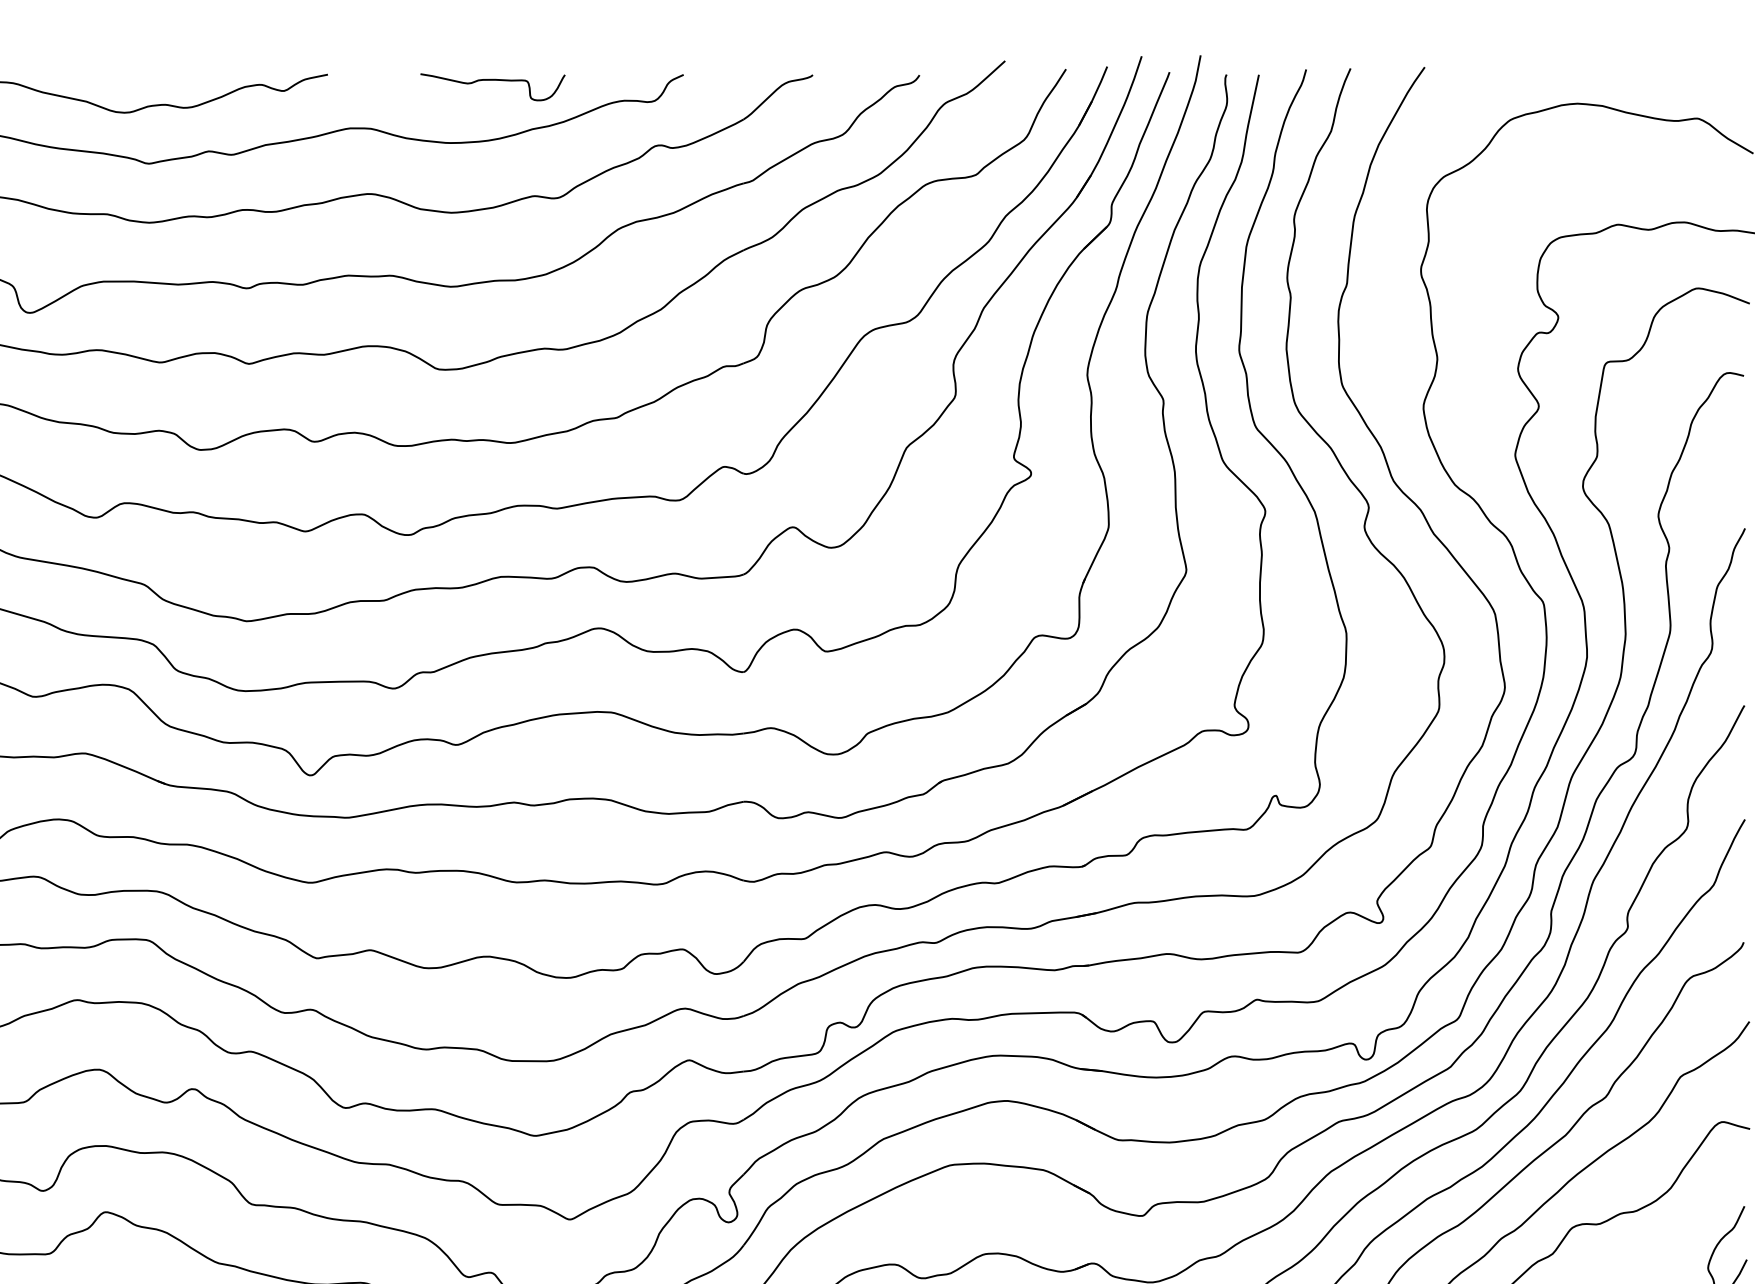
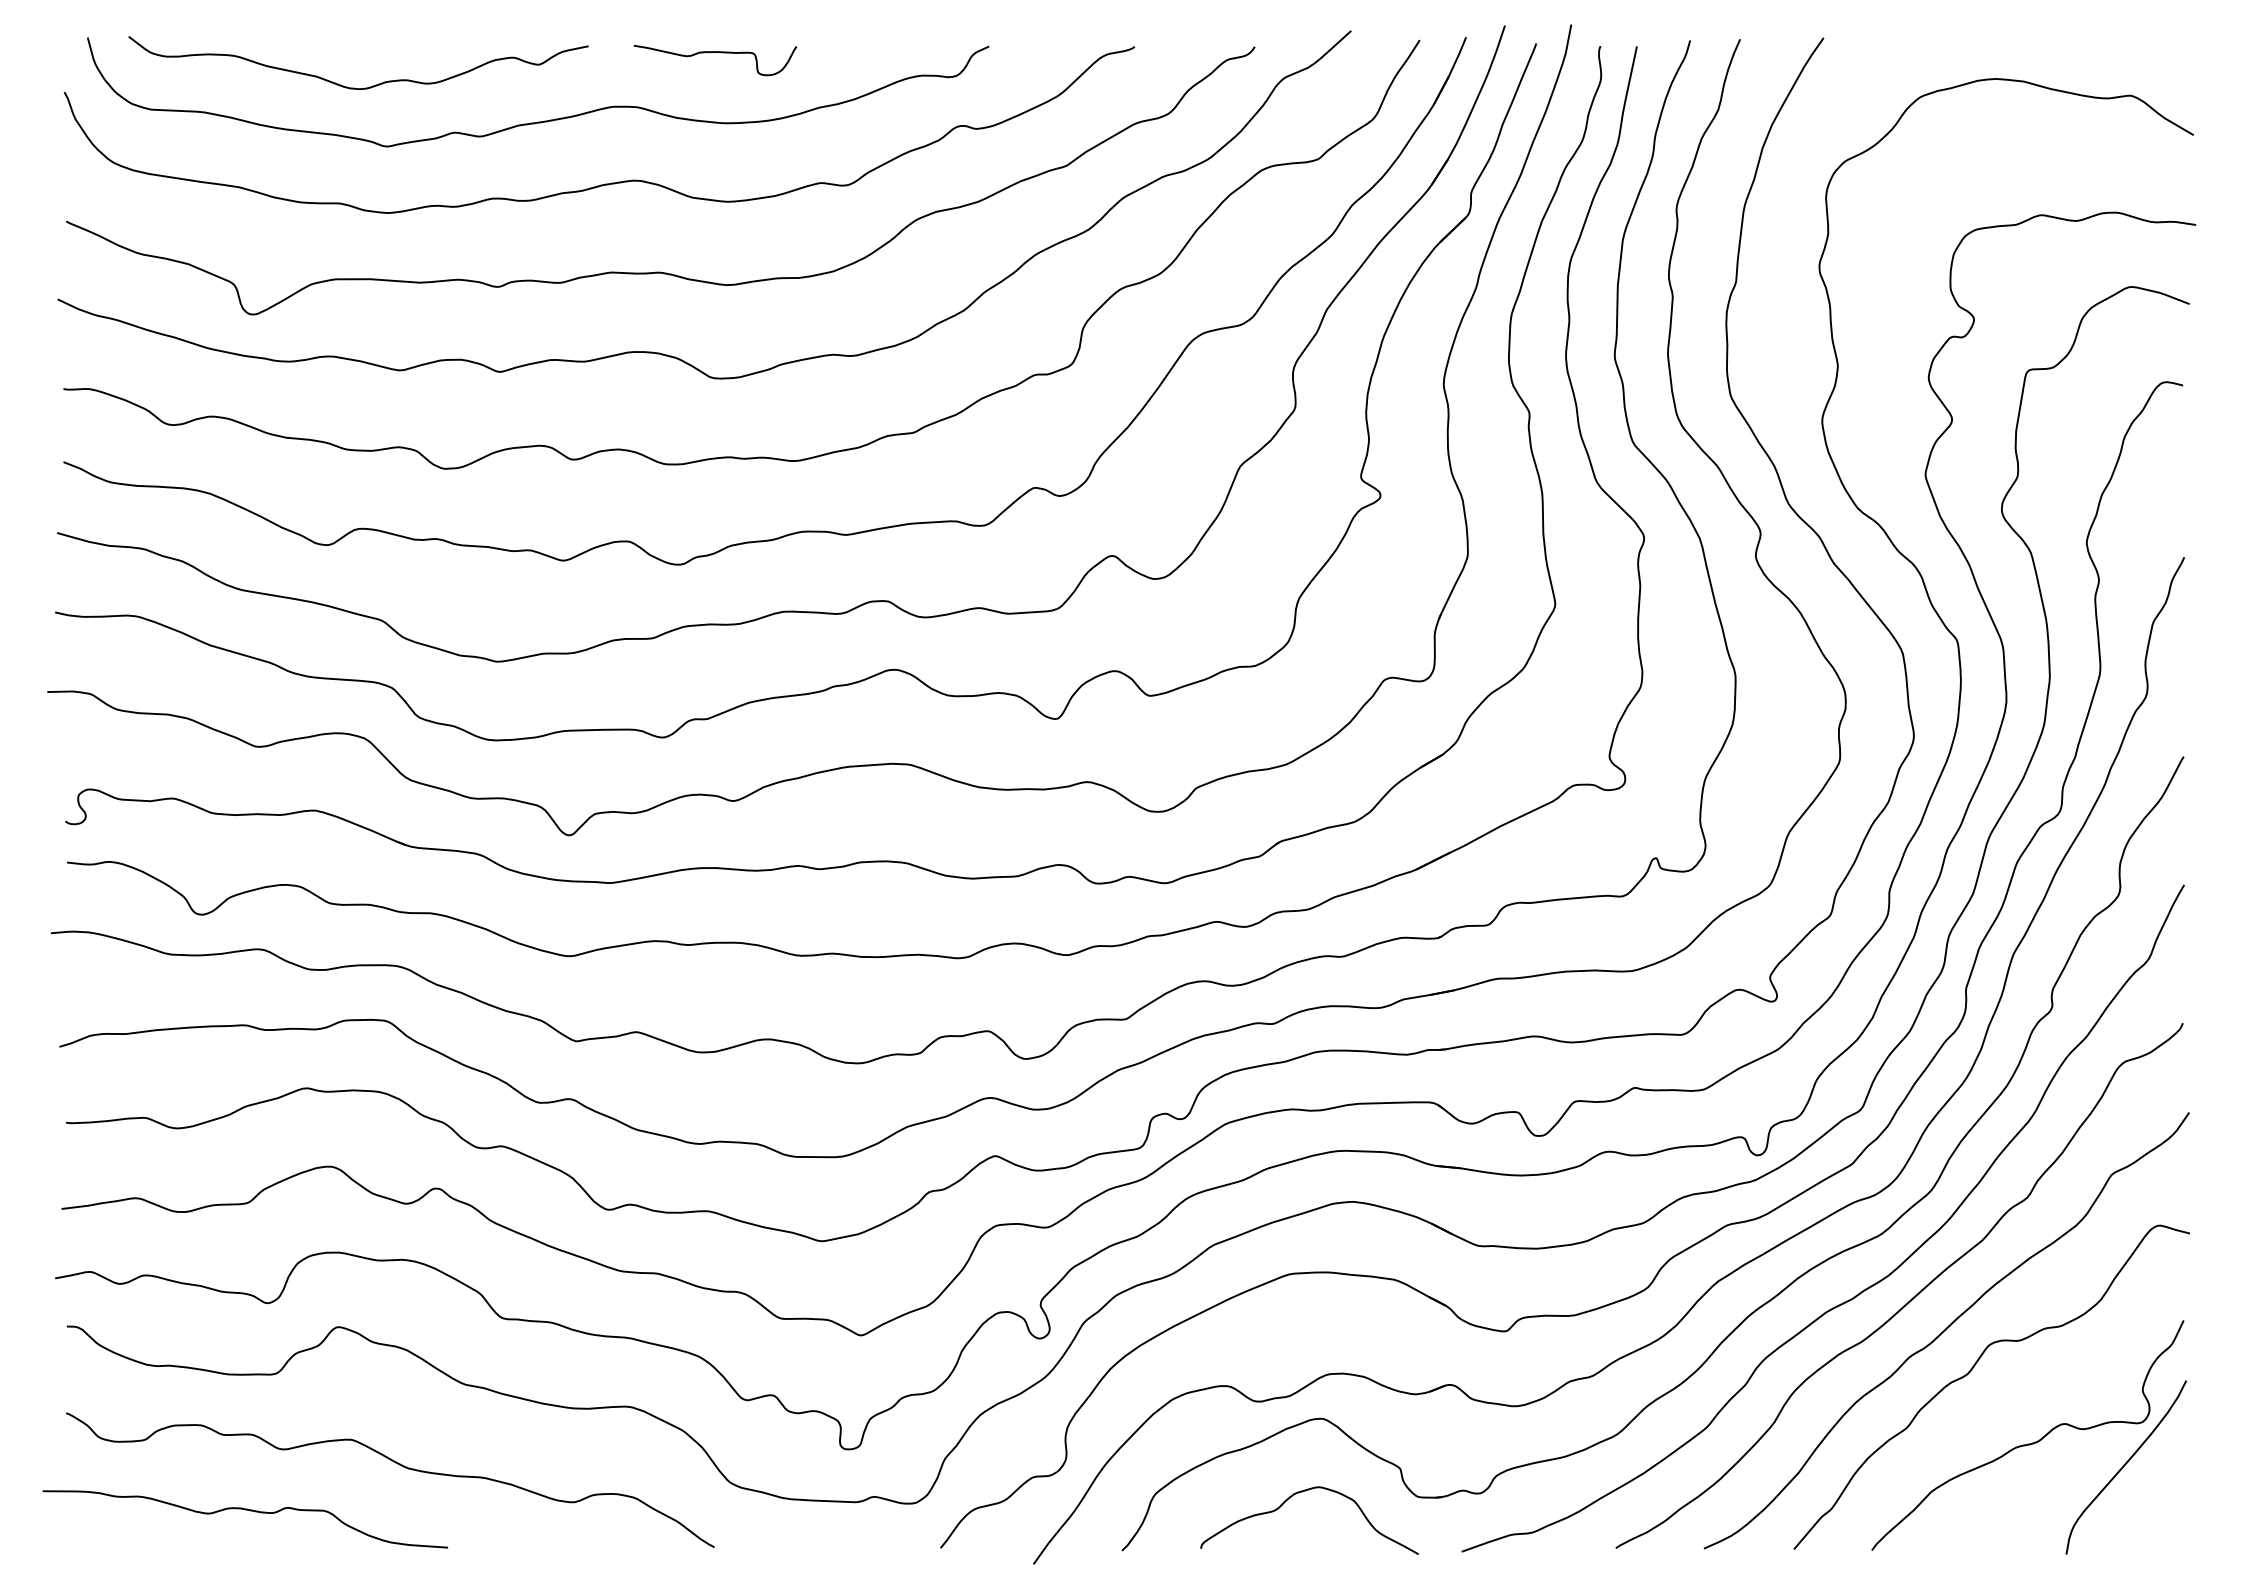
curve: (493, 80) -> (715, 52), moved

